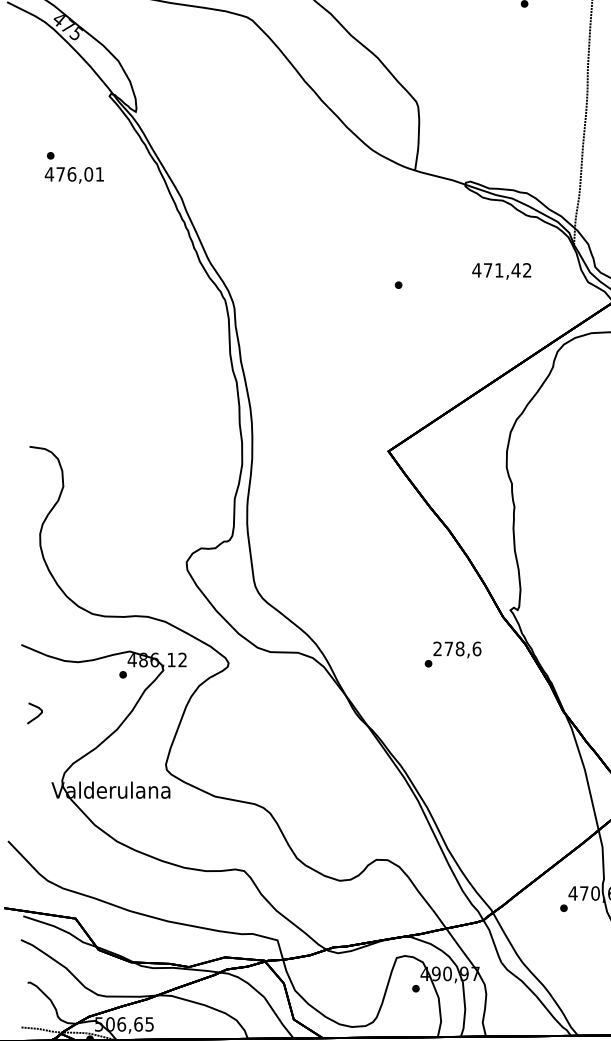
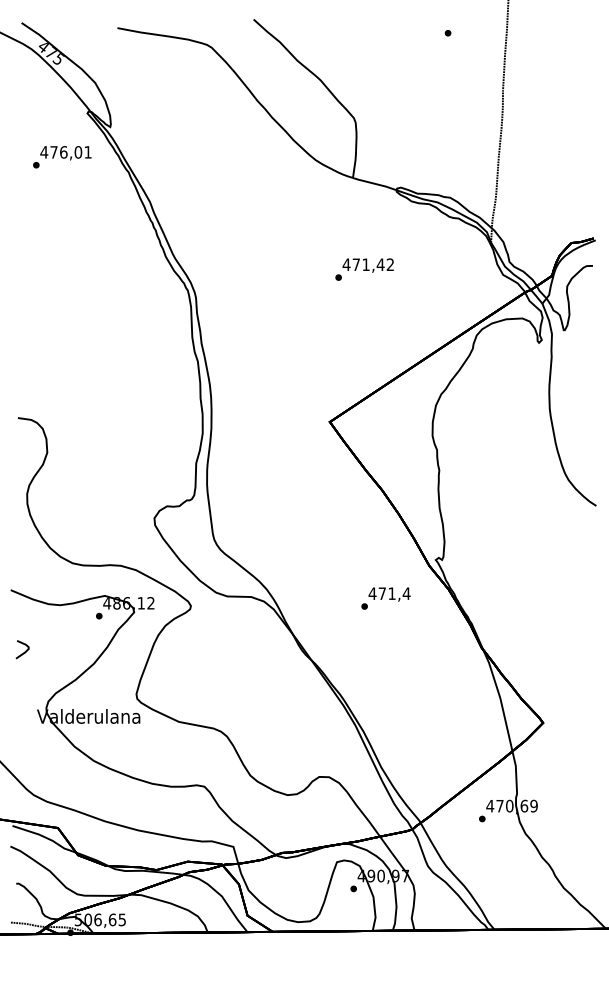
text: (73, 175) -> (65, 153), moved
text: (500, 271) -> (367, 265), moved
text: (457, 648) -> (389, 593), 278,6 -> 471,4

